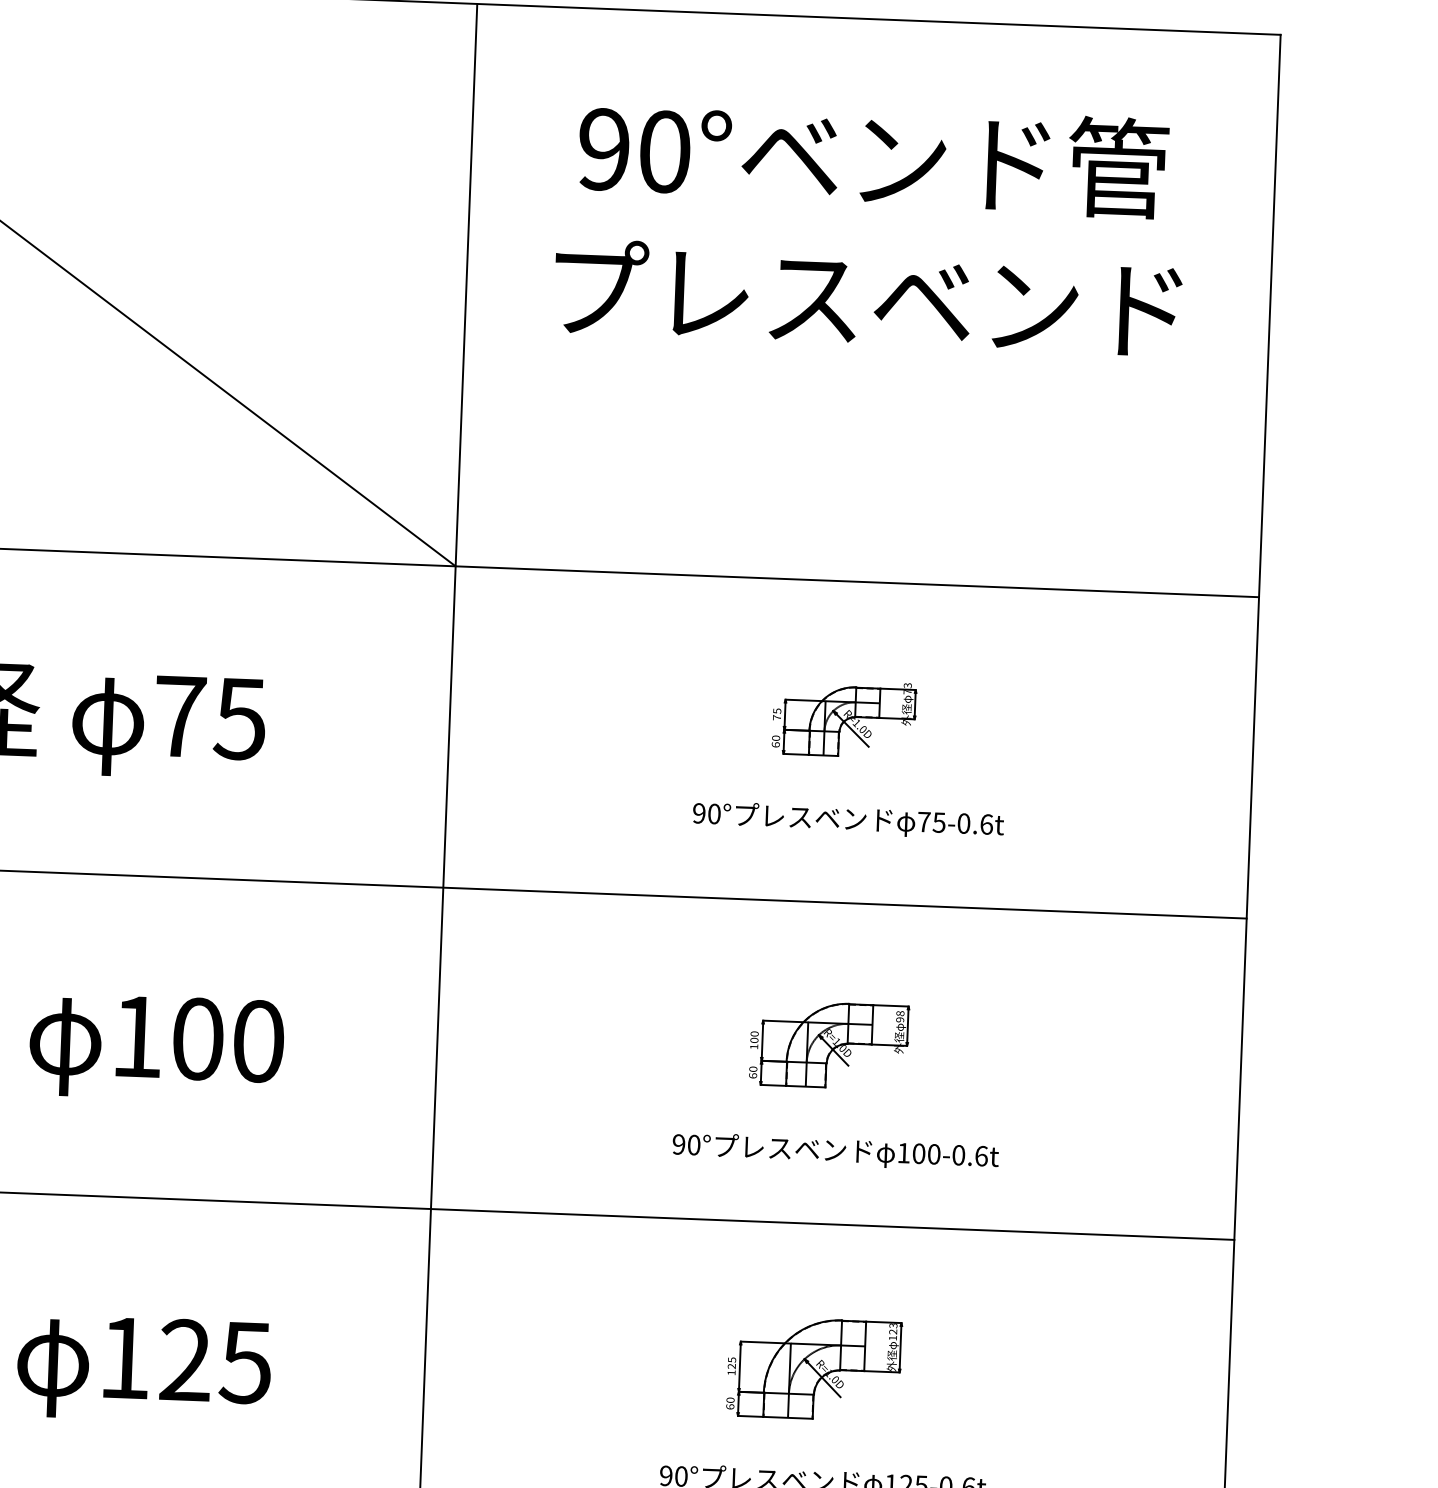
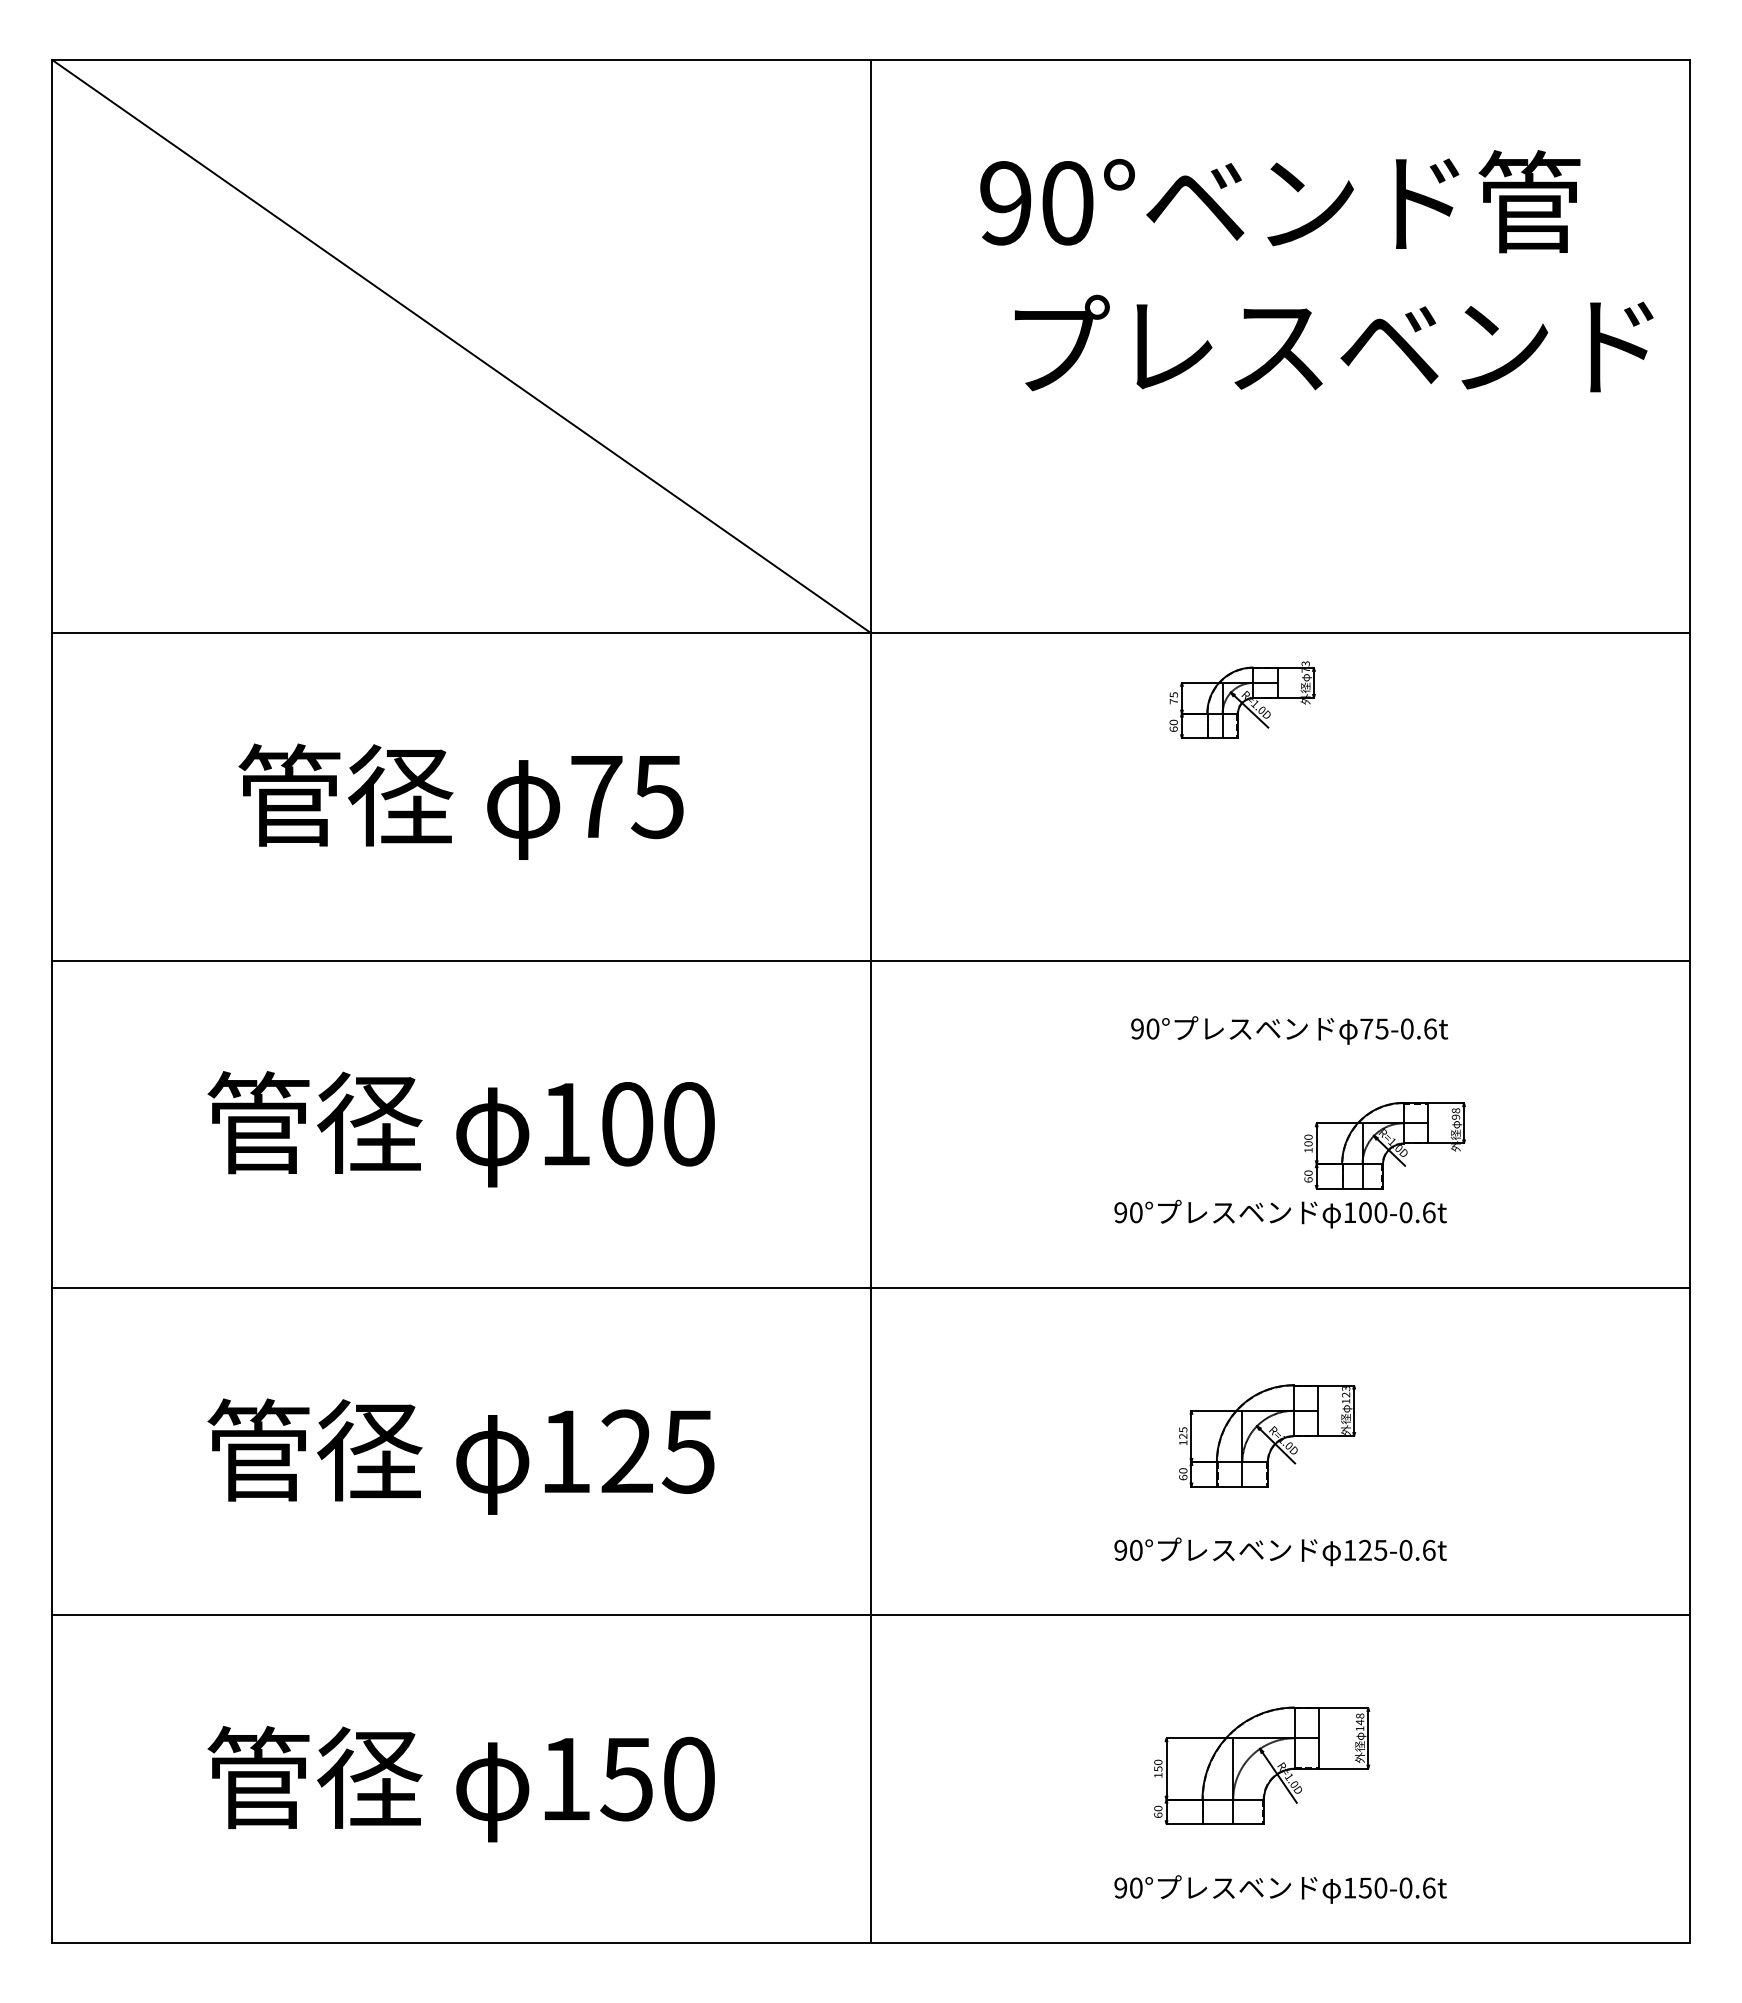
text: (868, 297) -> (1334, 343), moved
part: (844, 718) -> (1242, 699), moved
text: (848, 820) -> (1289, 1030), moved
part: (828, 1044) -> (1384, 1145), moved

